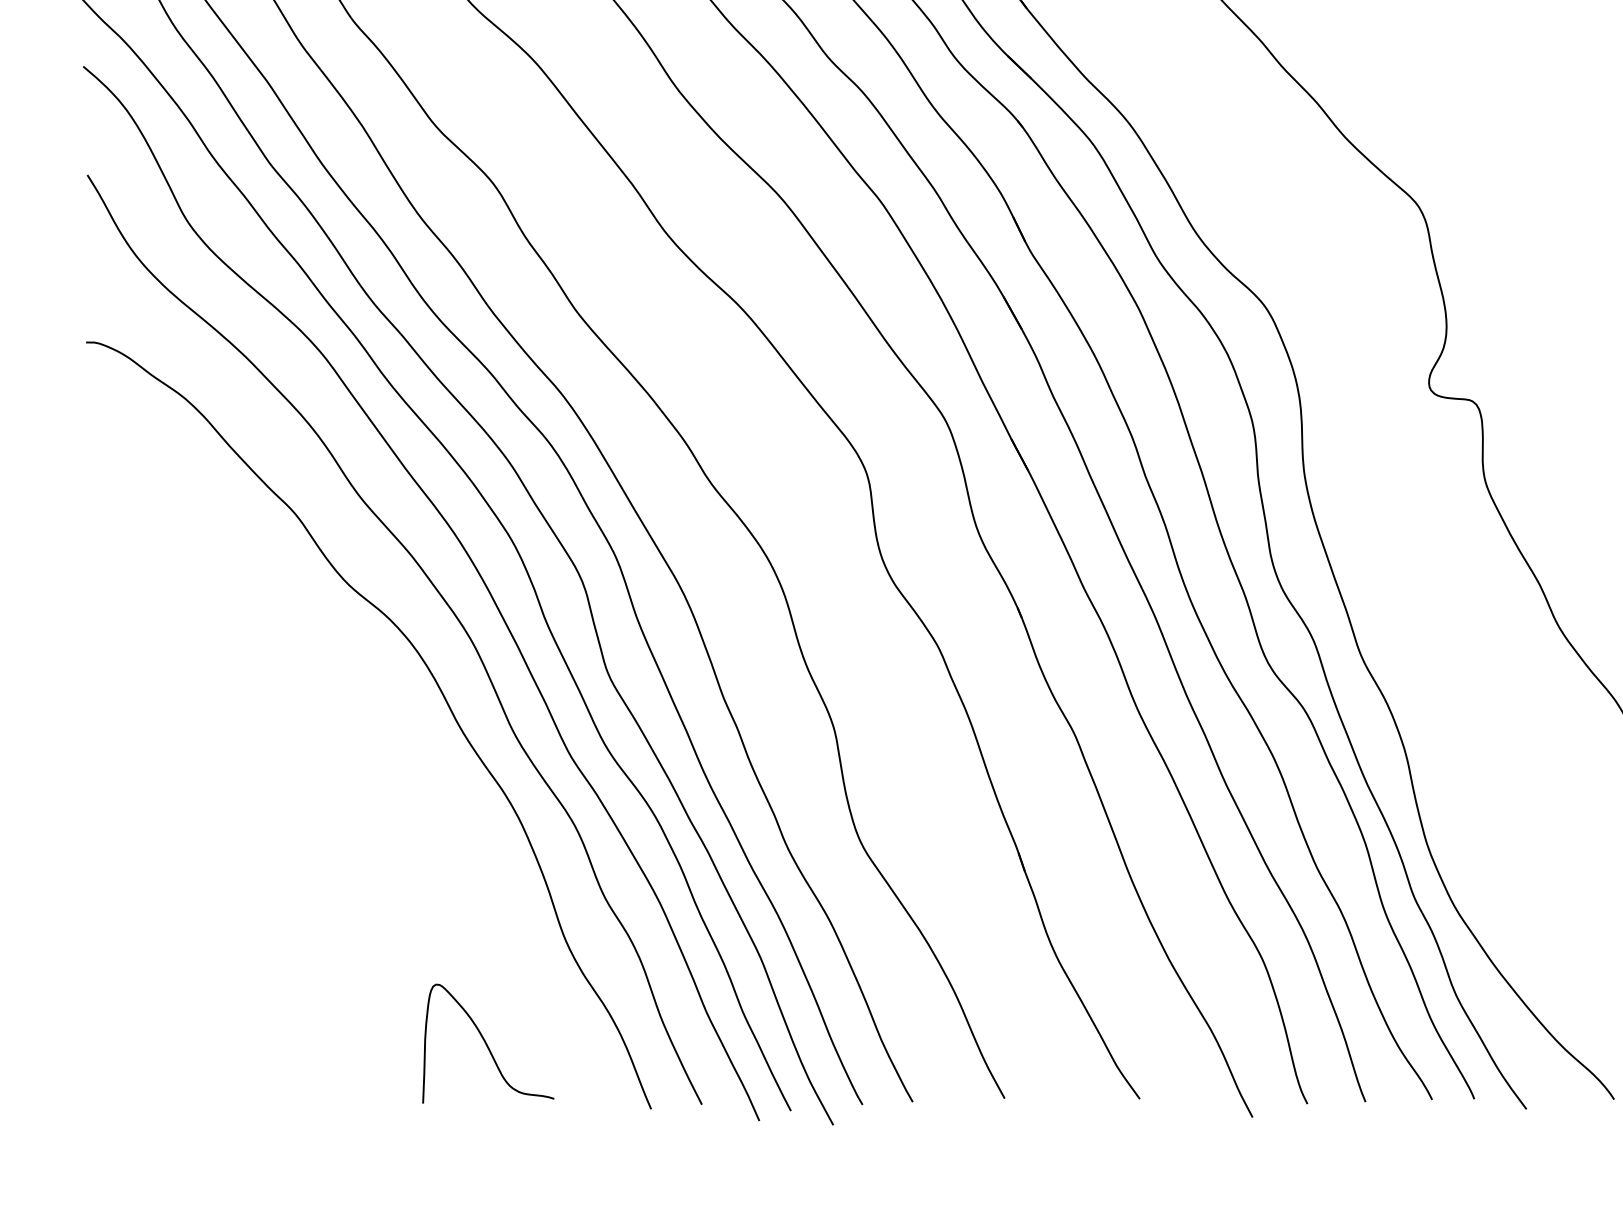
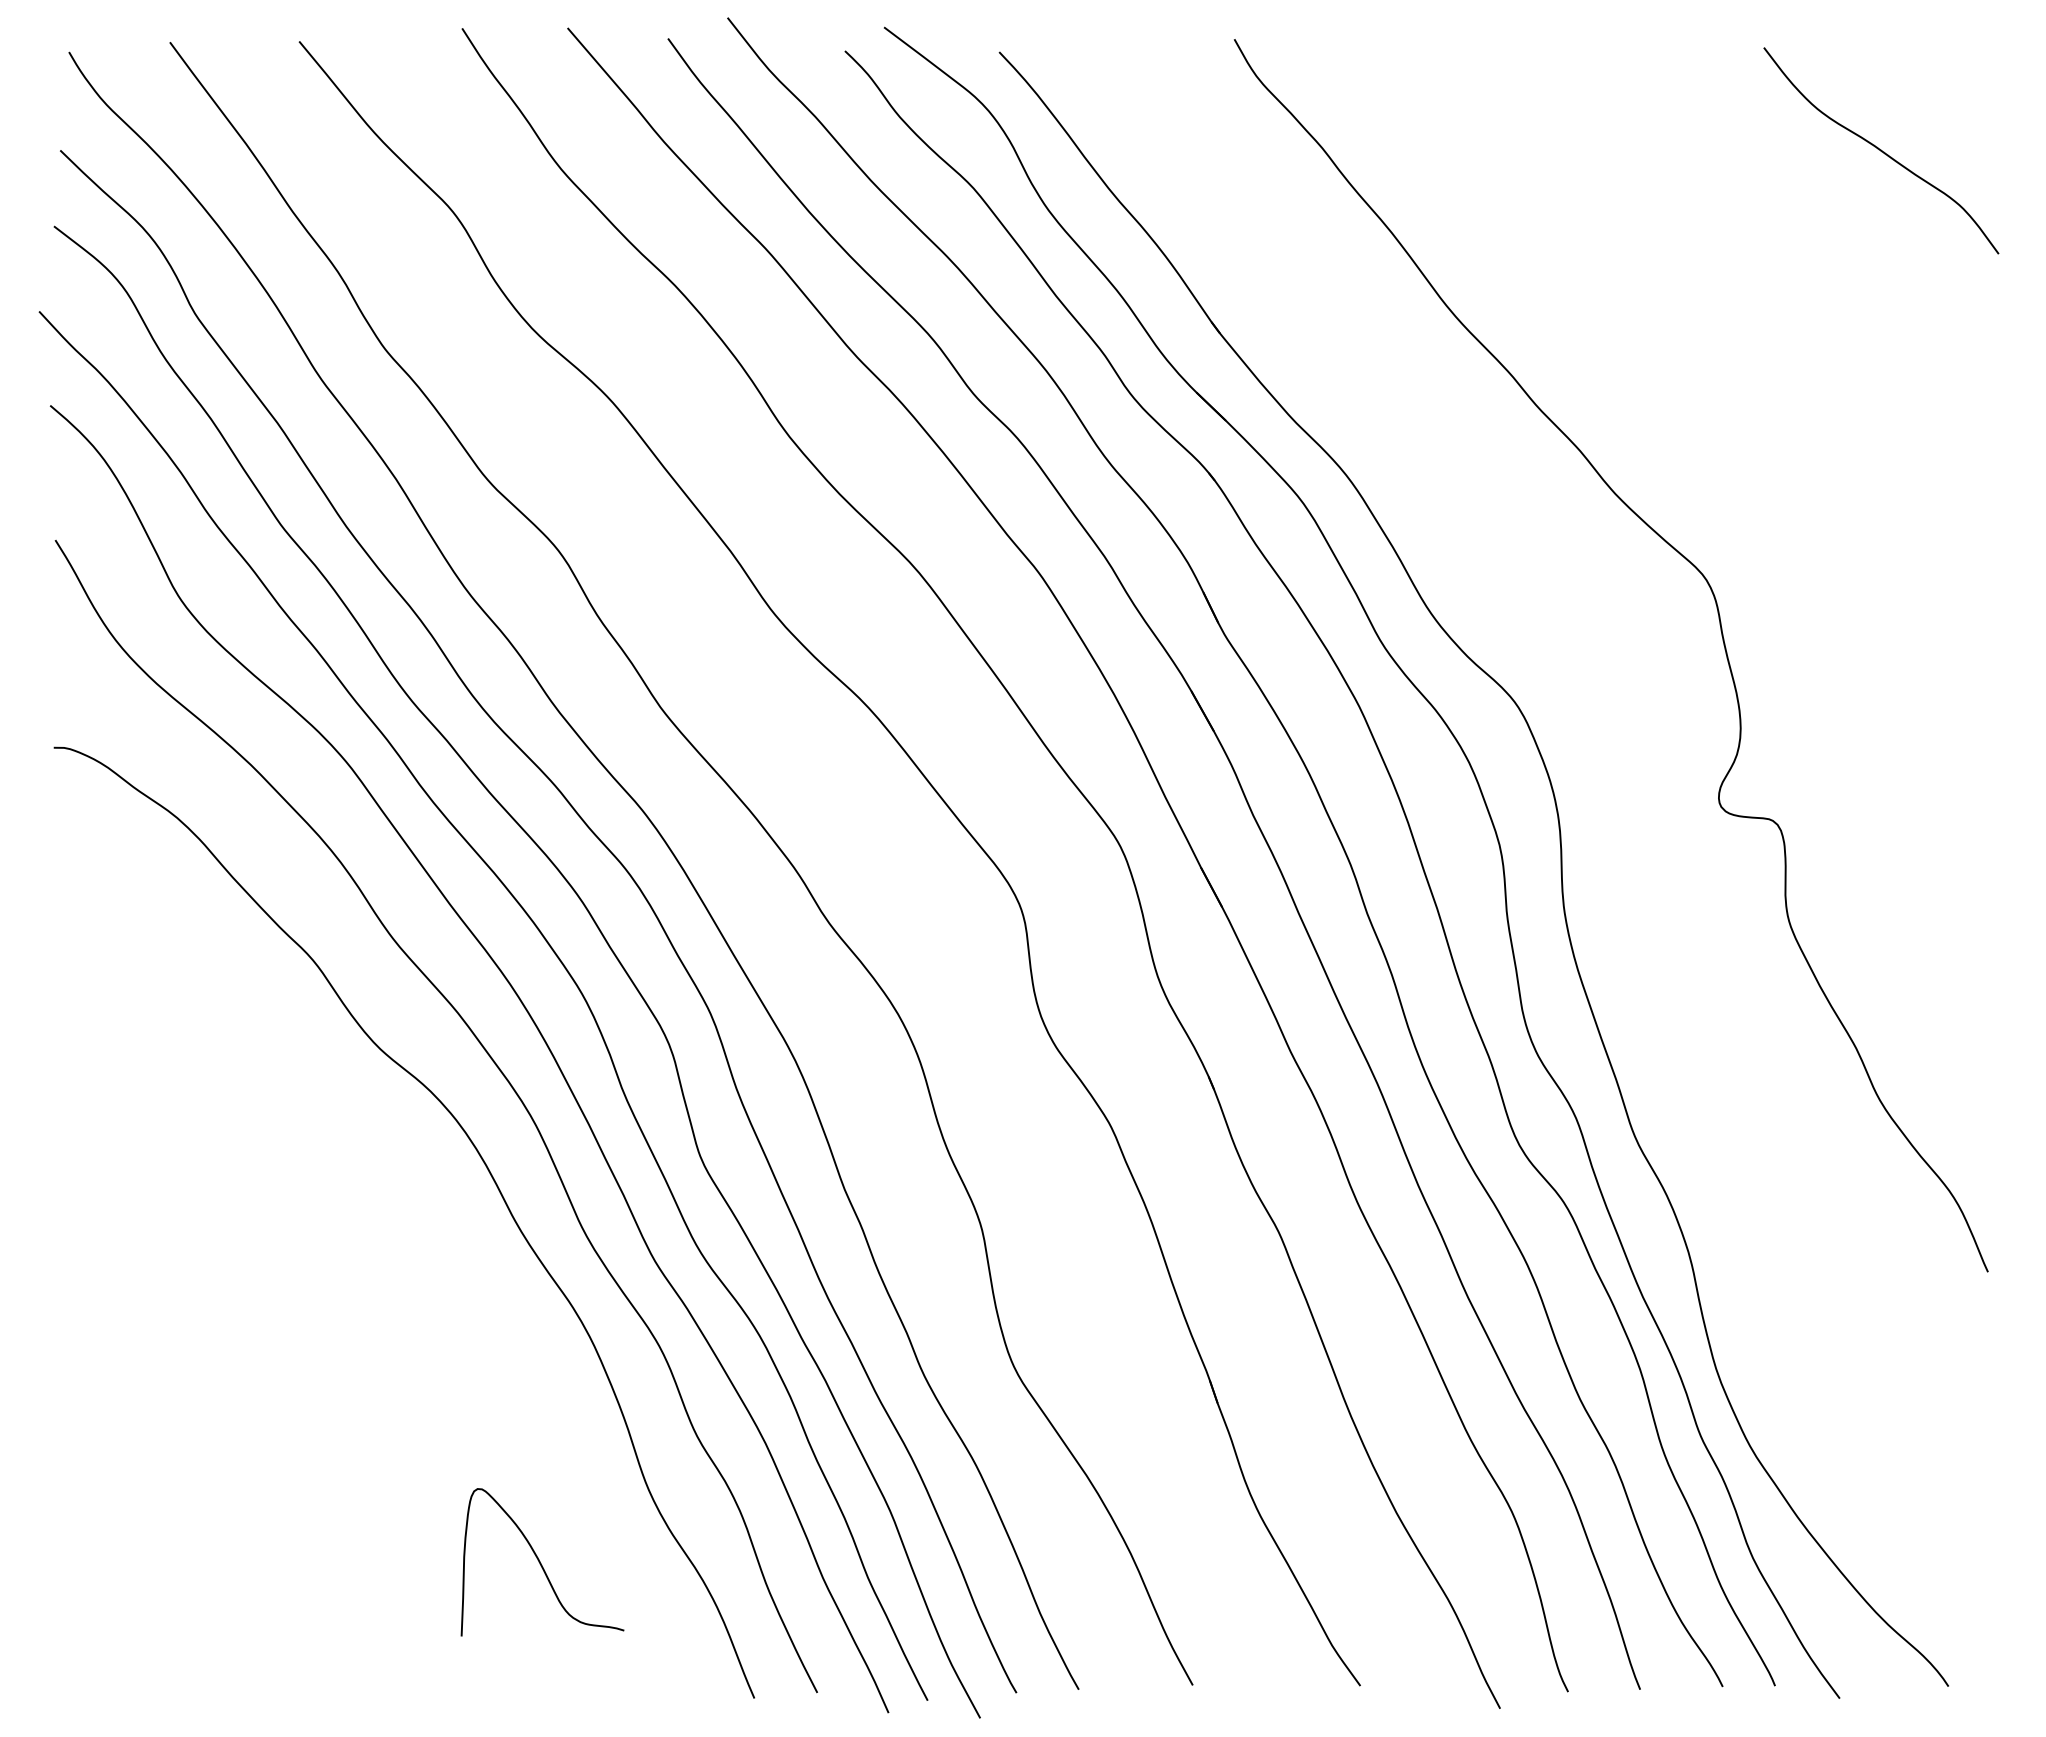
curve: (487, 1044) -> (541, 1563), moved

